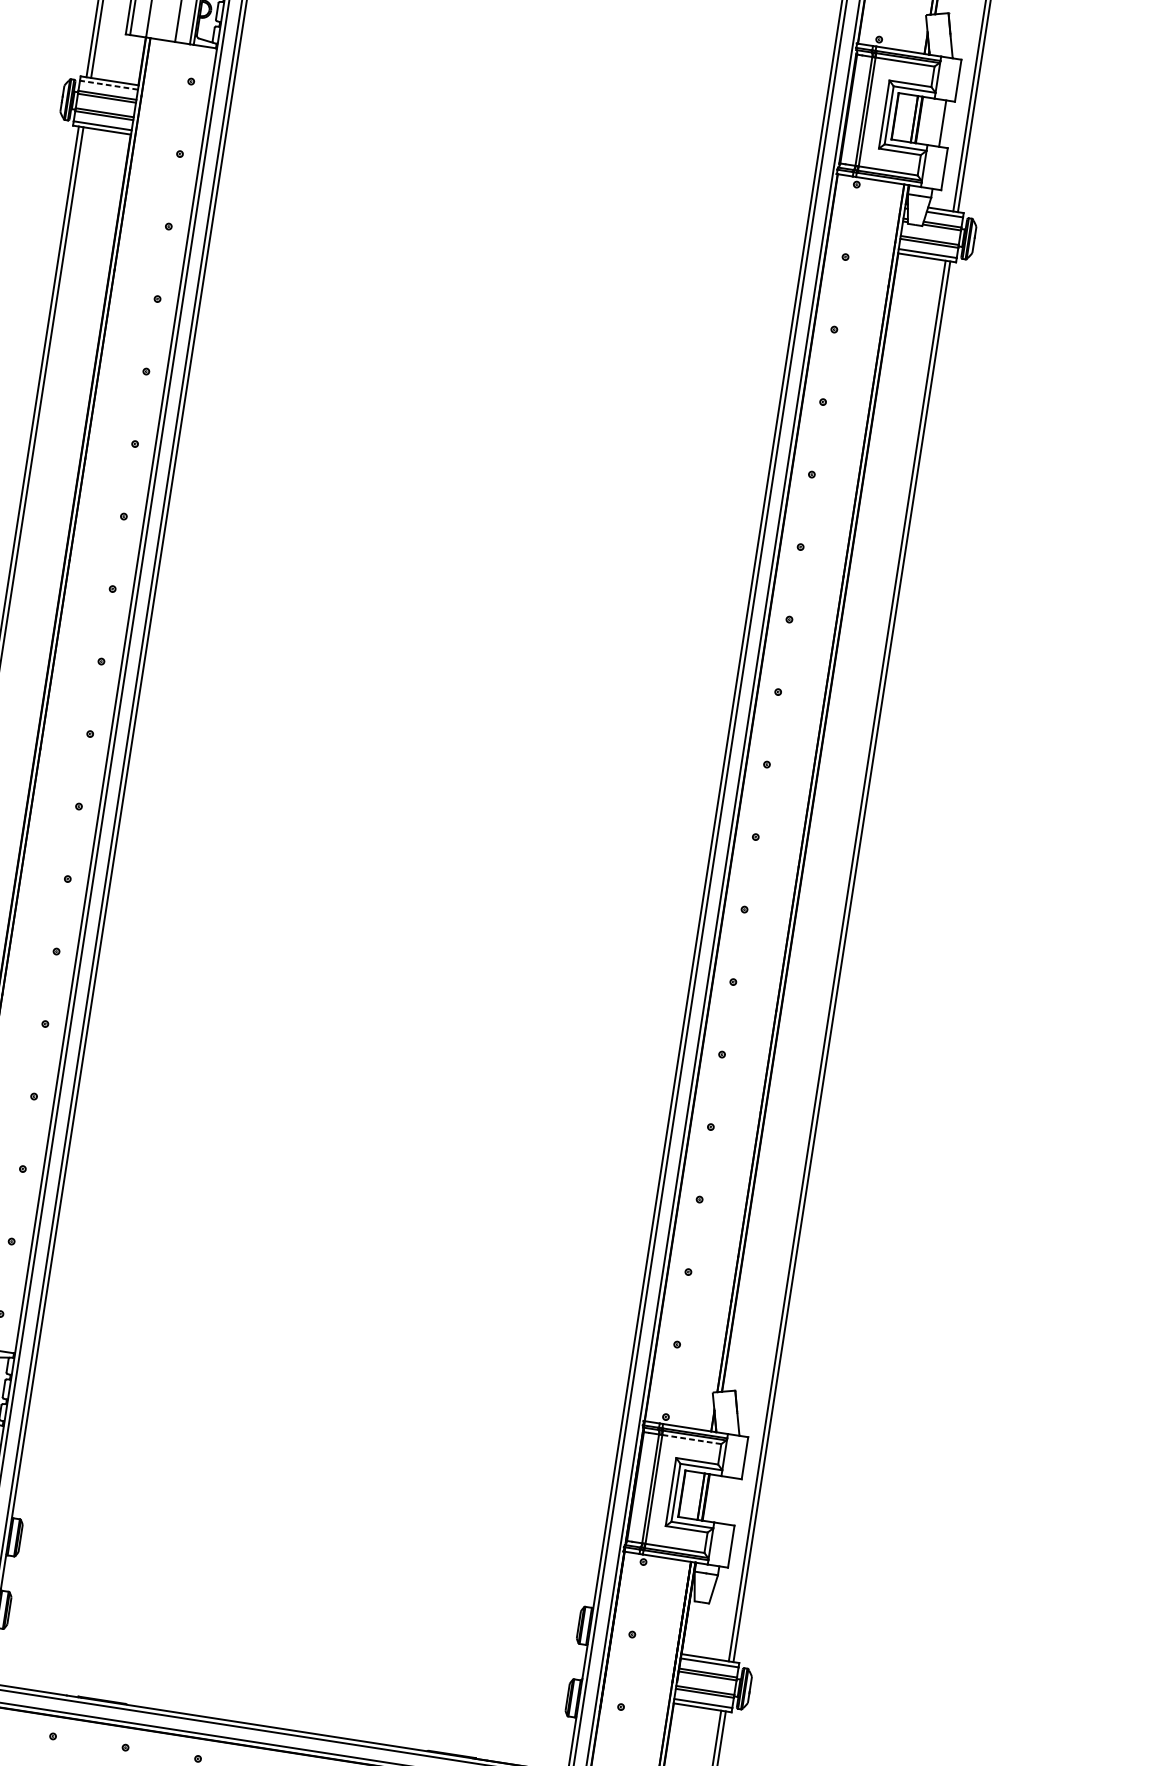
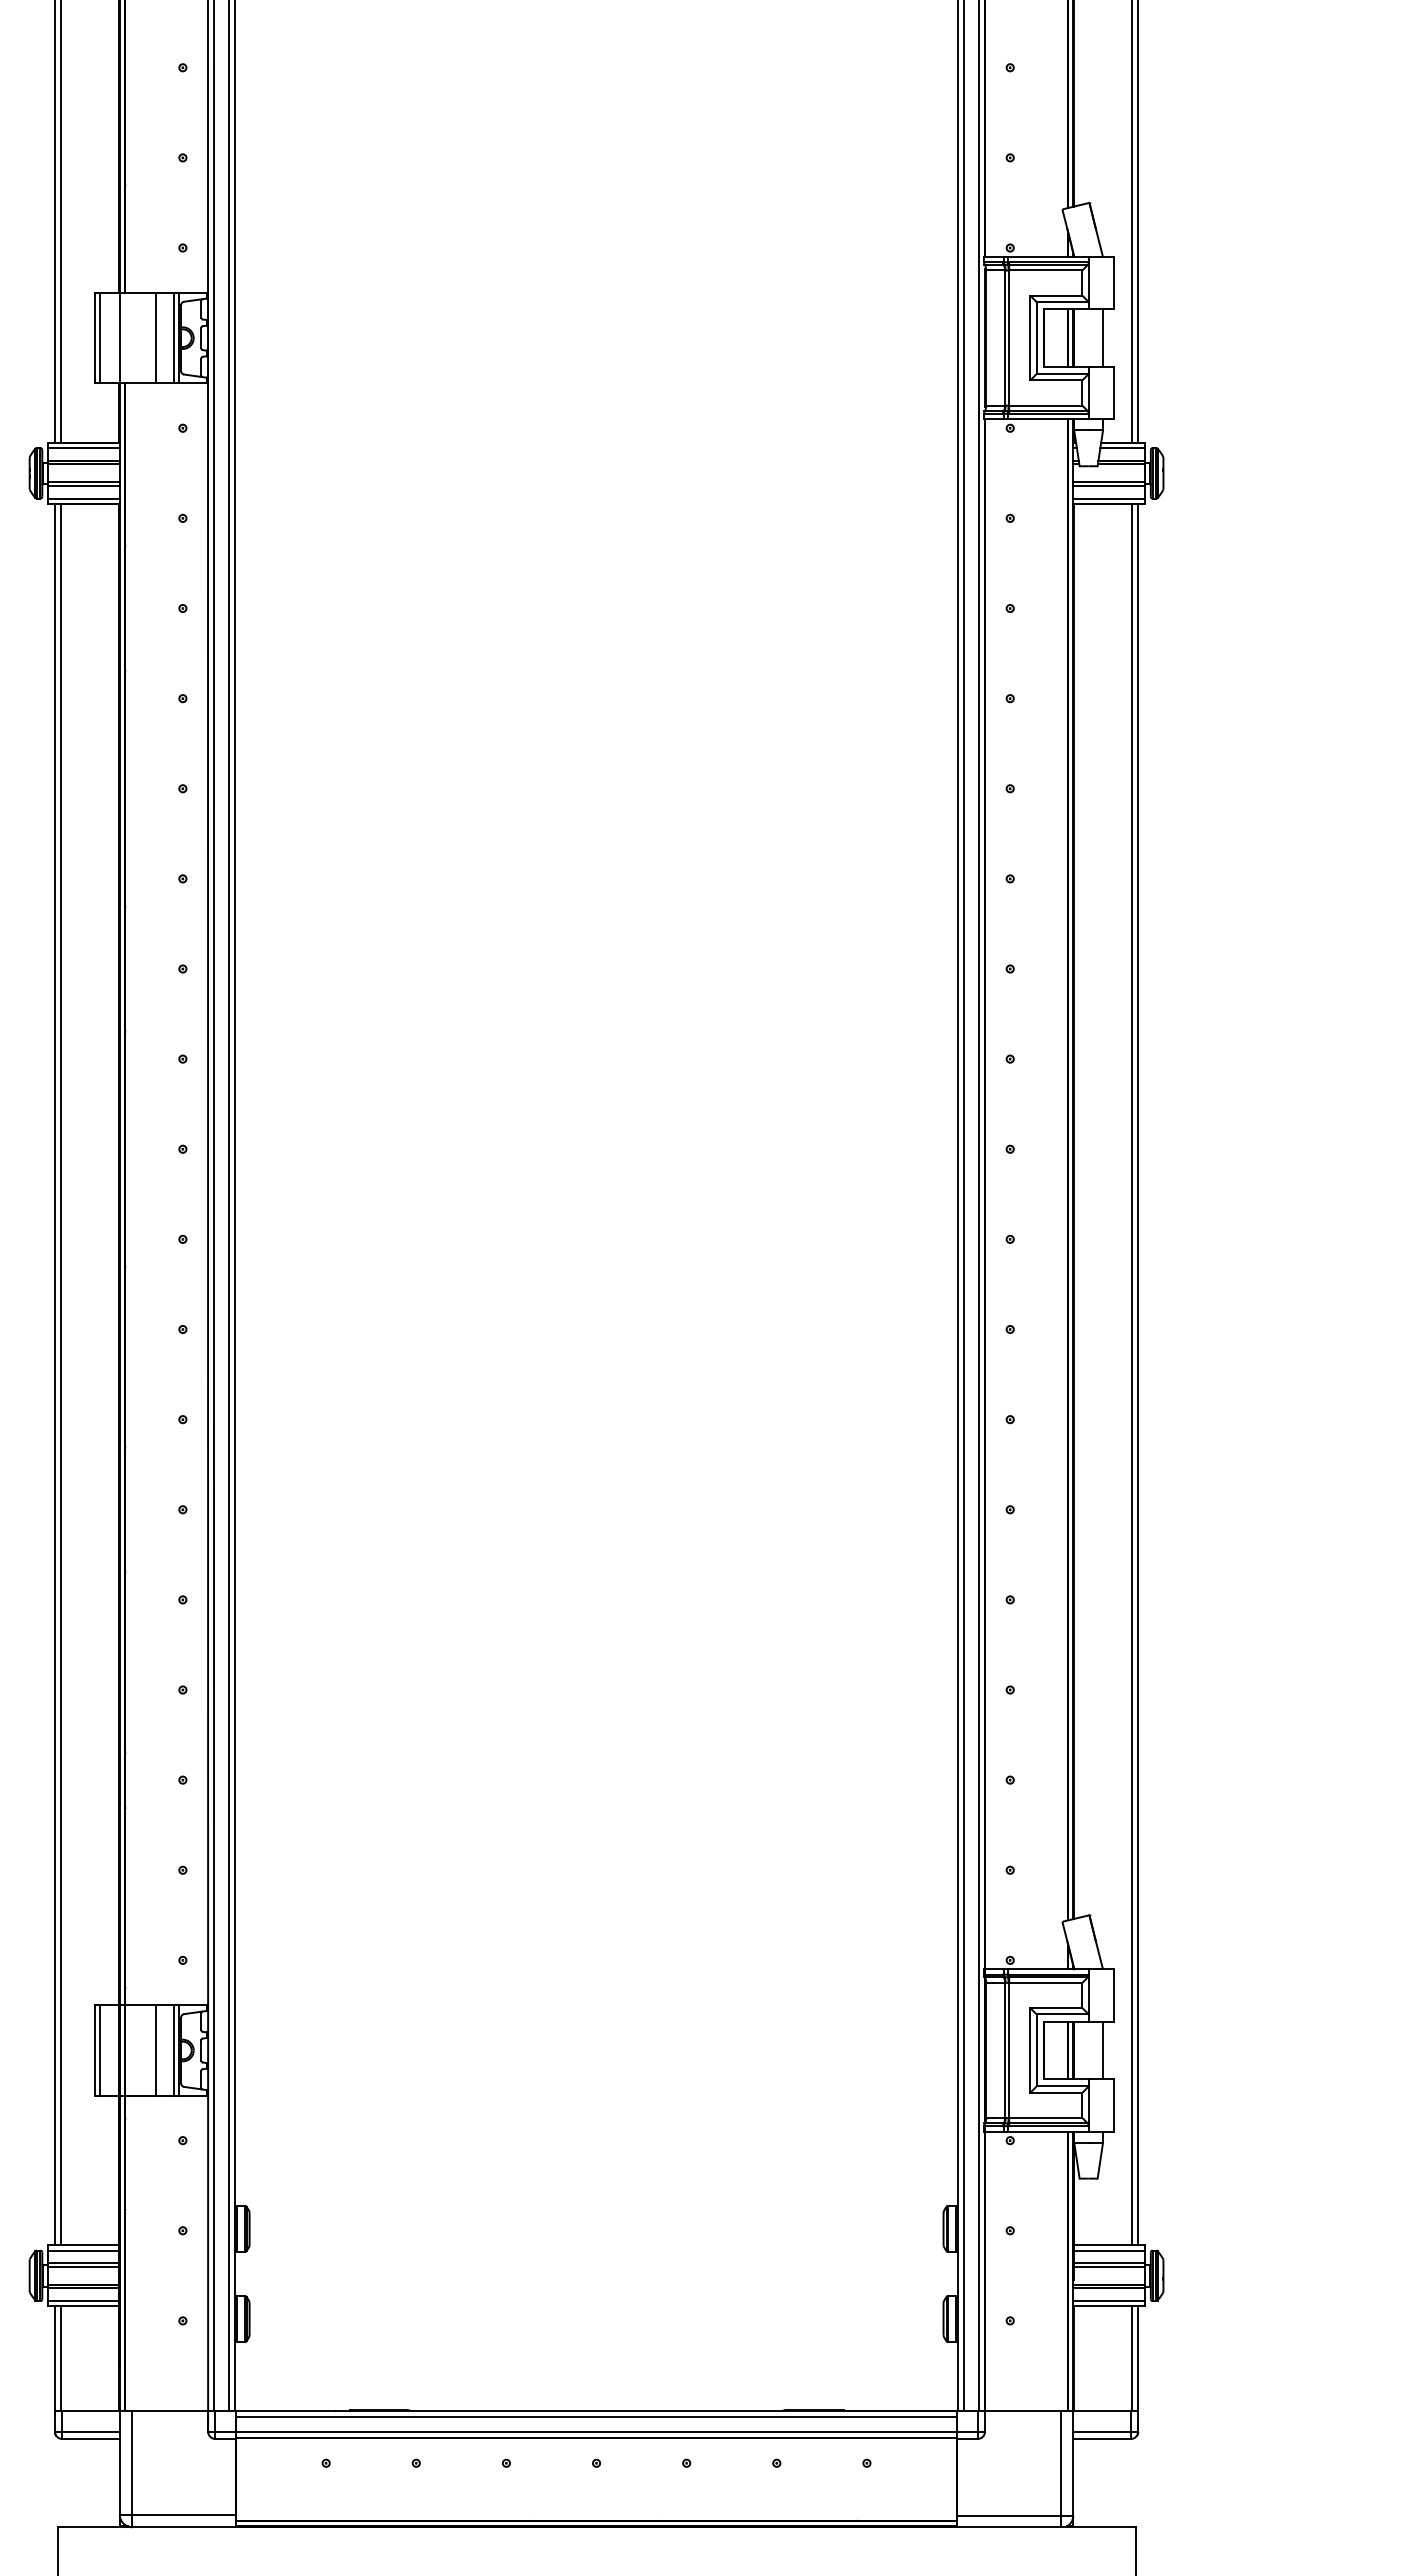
line: (108, 85) -> (83, 448), dashed -> solid
line: (691, 1439) -> (1045, 1982), dashed -> solid
line: (729, 1501) -> (1103, 2050), added

